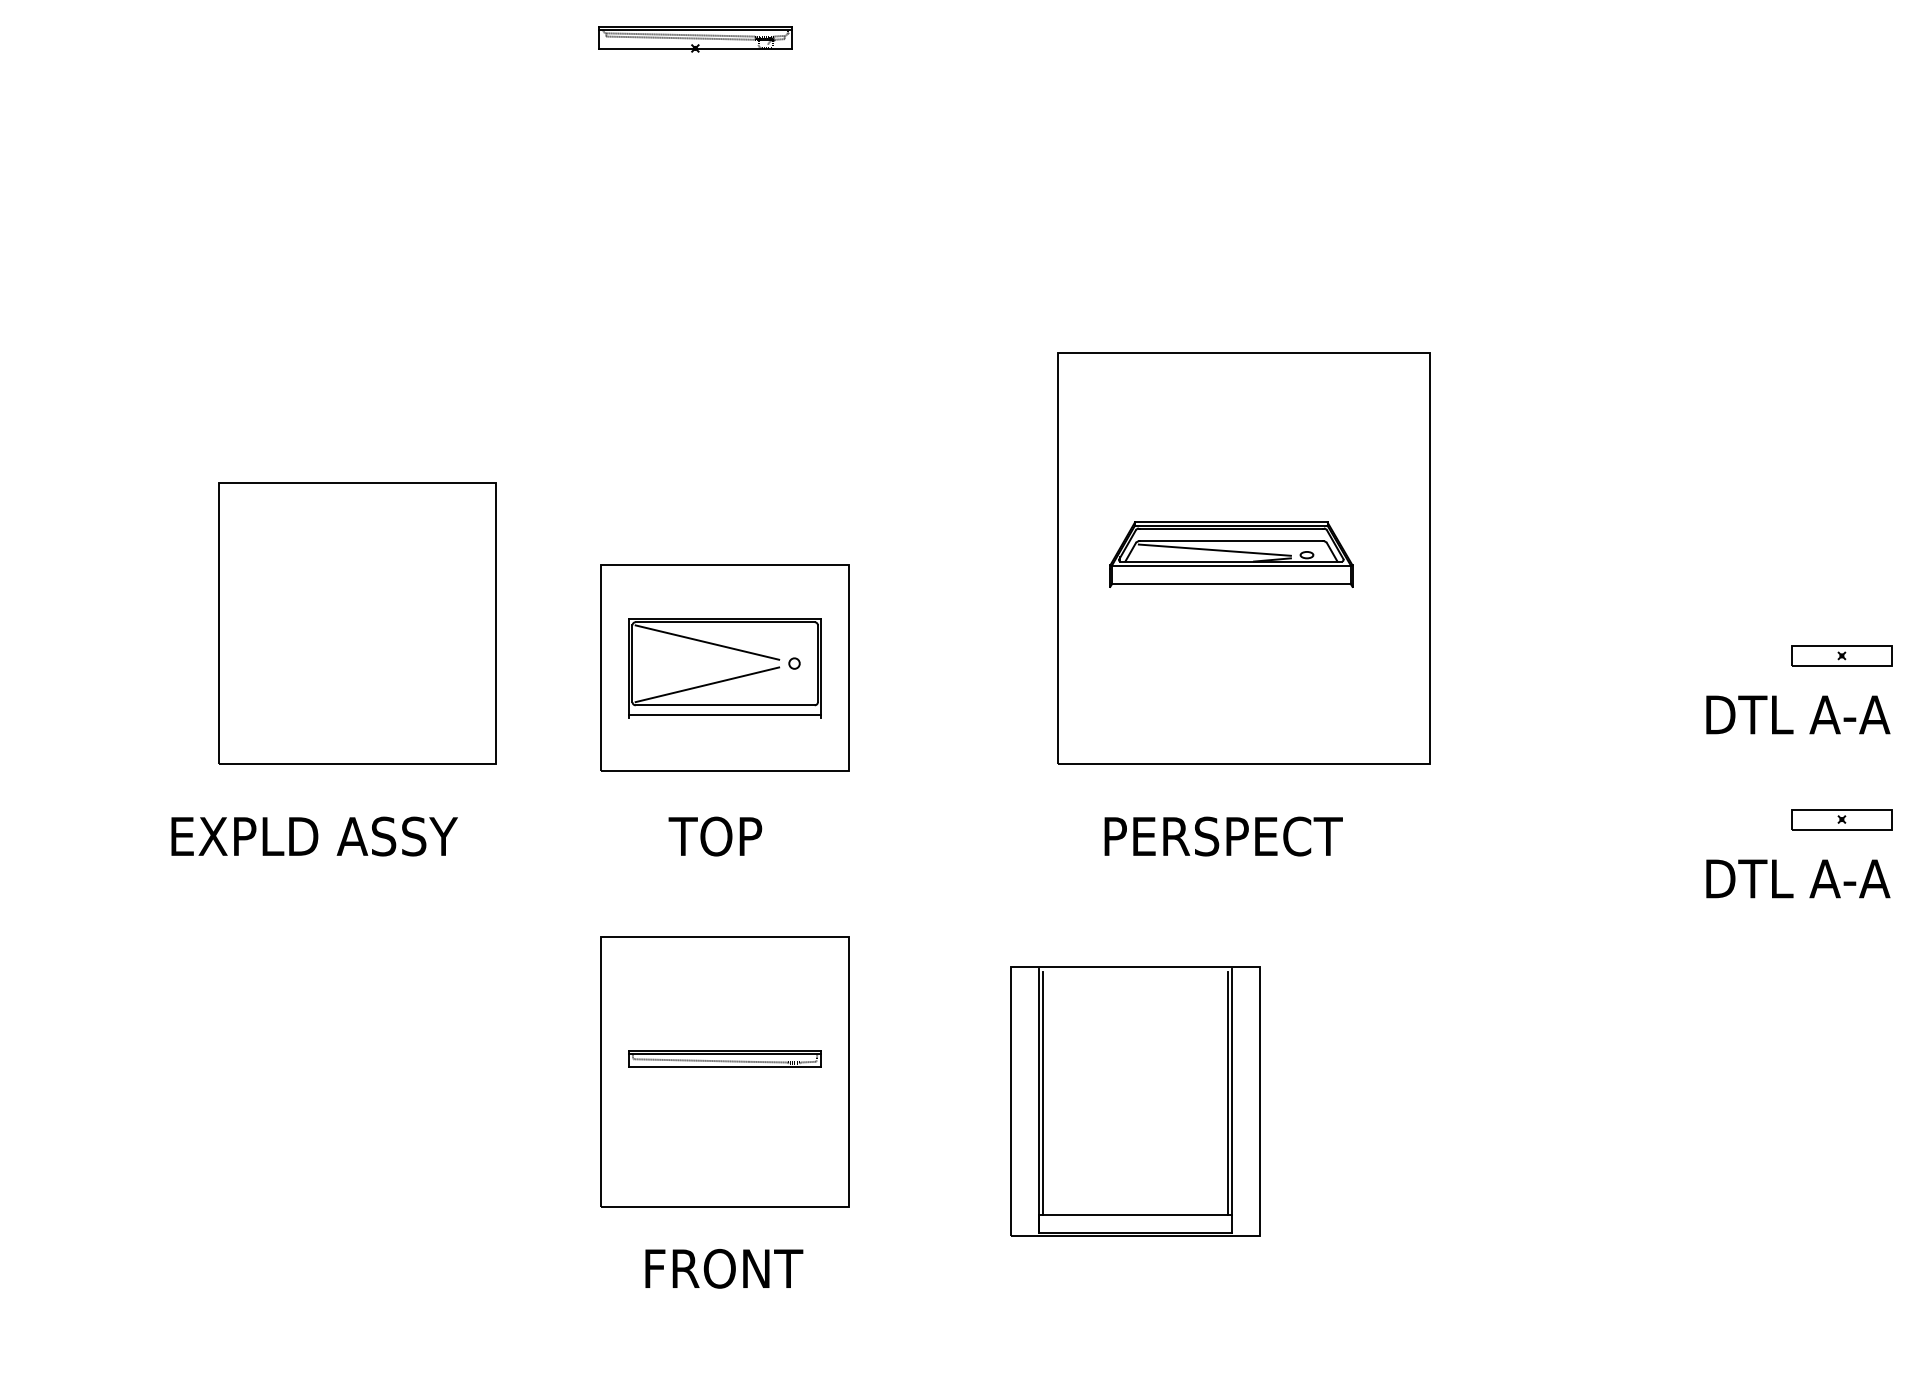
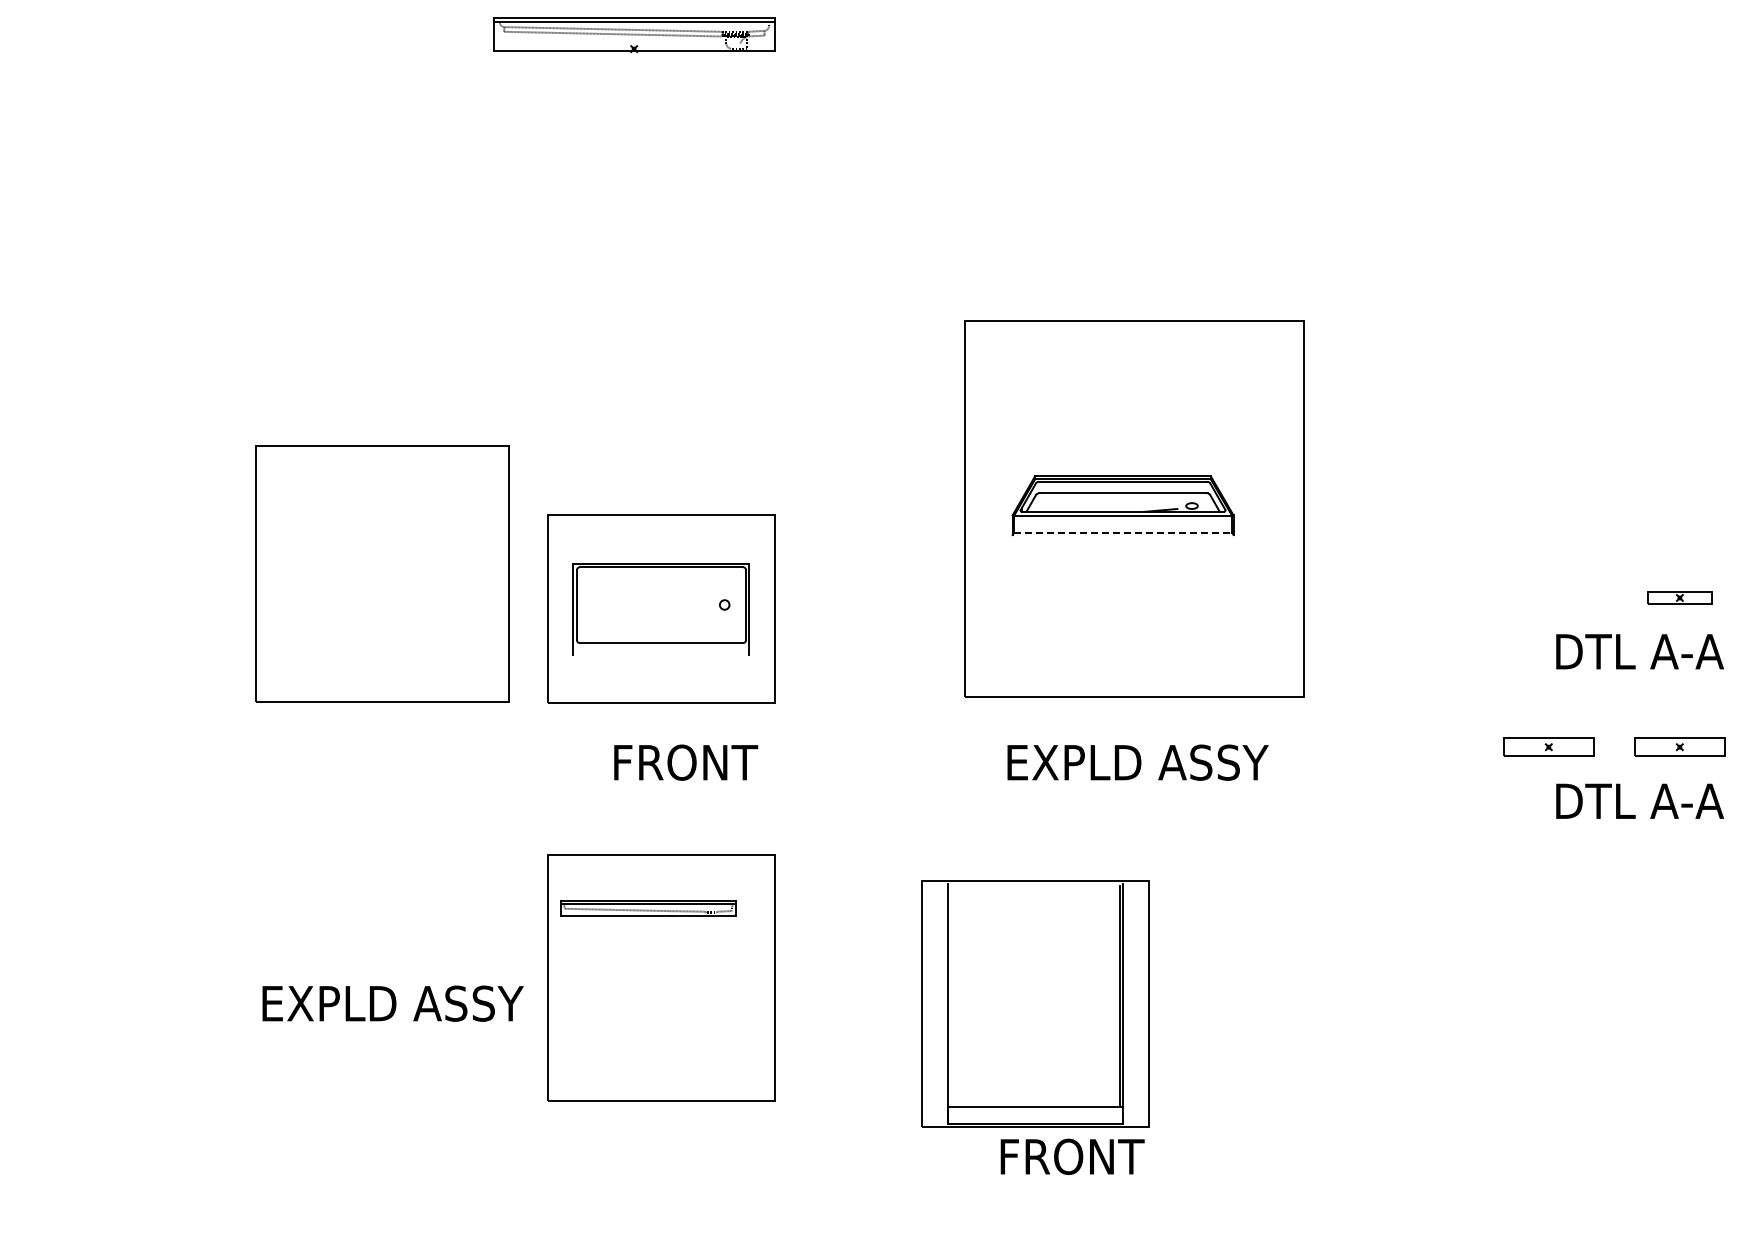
part: (695, 39) -> (634, 35), size x1.6
line: (1214, 550) -> (1107, 501), removed
line: (1231, 584) -> (1123, 532), solid -> dashed
part: (357, 623) -> (382, 573), moved
line: (706, 642) -> (644, 585), removed
part: (1841, 655) -> (1679, 597), size x0.7
line: (706, 685) -> (644, 624), removed
line: (725, 714) -> (661, 651), removed
part: (1697, 818) -> (1548, 746), added
text: (313, 836) -> (392, 1003), moved
text: (750, 836) -> (684, 762), TOP -> FRONT
text: (1249, 836) -> (1139, 762), PERSPECT -> EXPLD ASSY
part: (725, 1058) -> (648, 908), moved
line: (1043, 1092) -> (951, 996), removed
text: (724, 1268) -> (1072, 1156), moved

